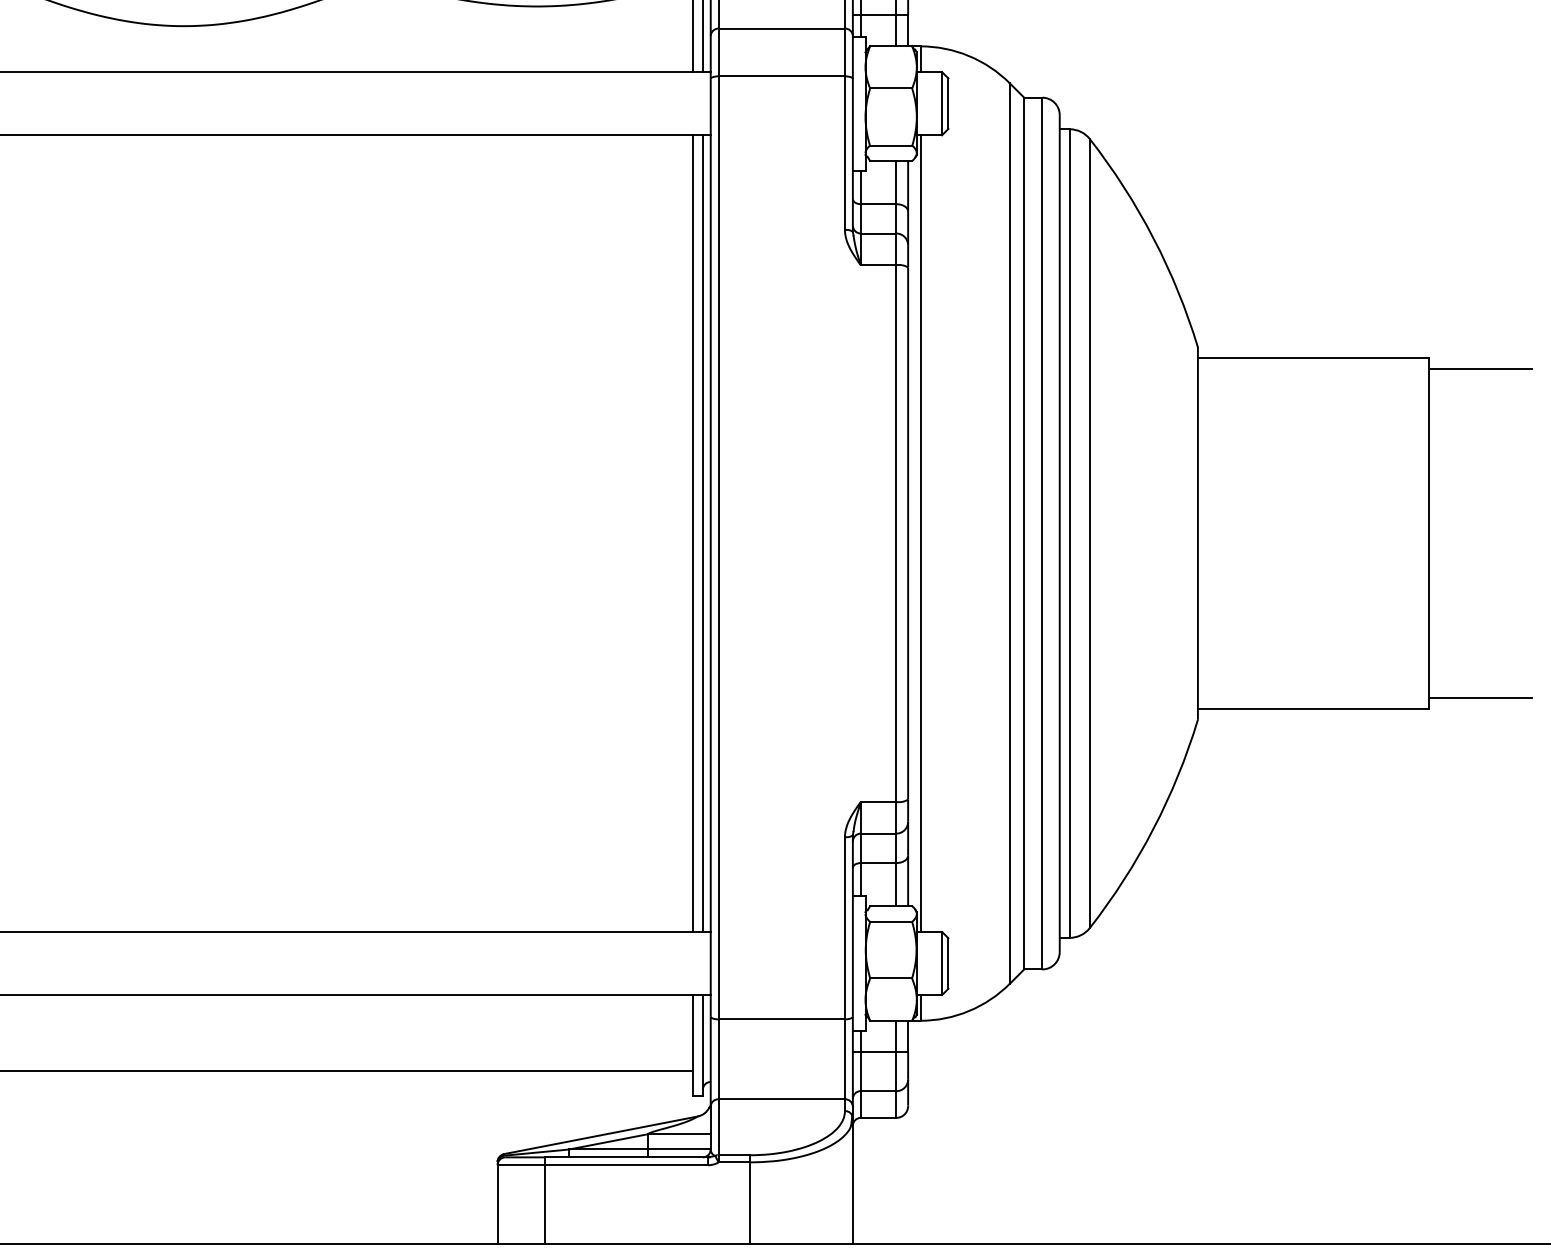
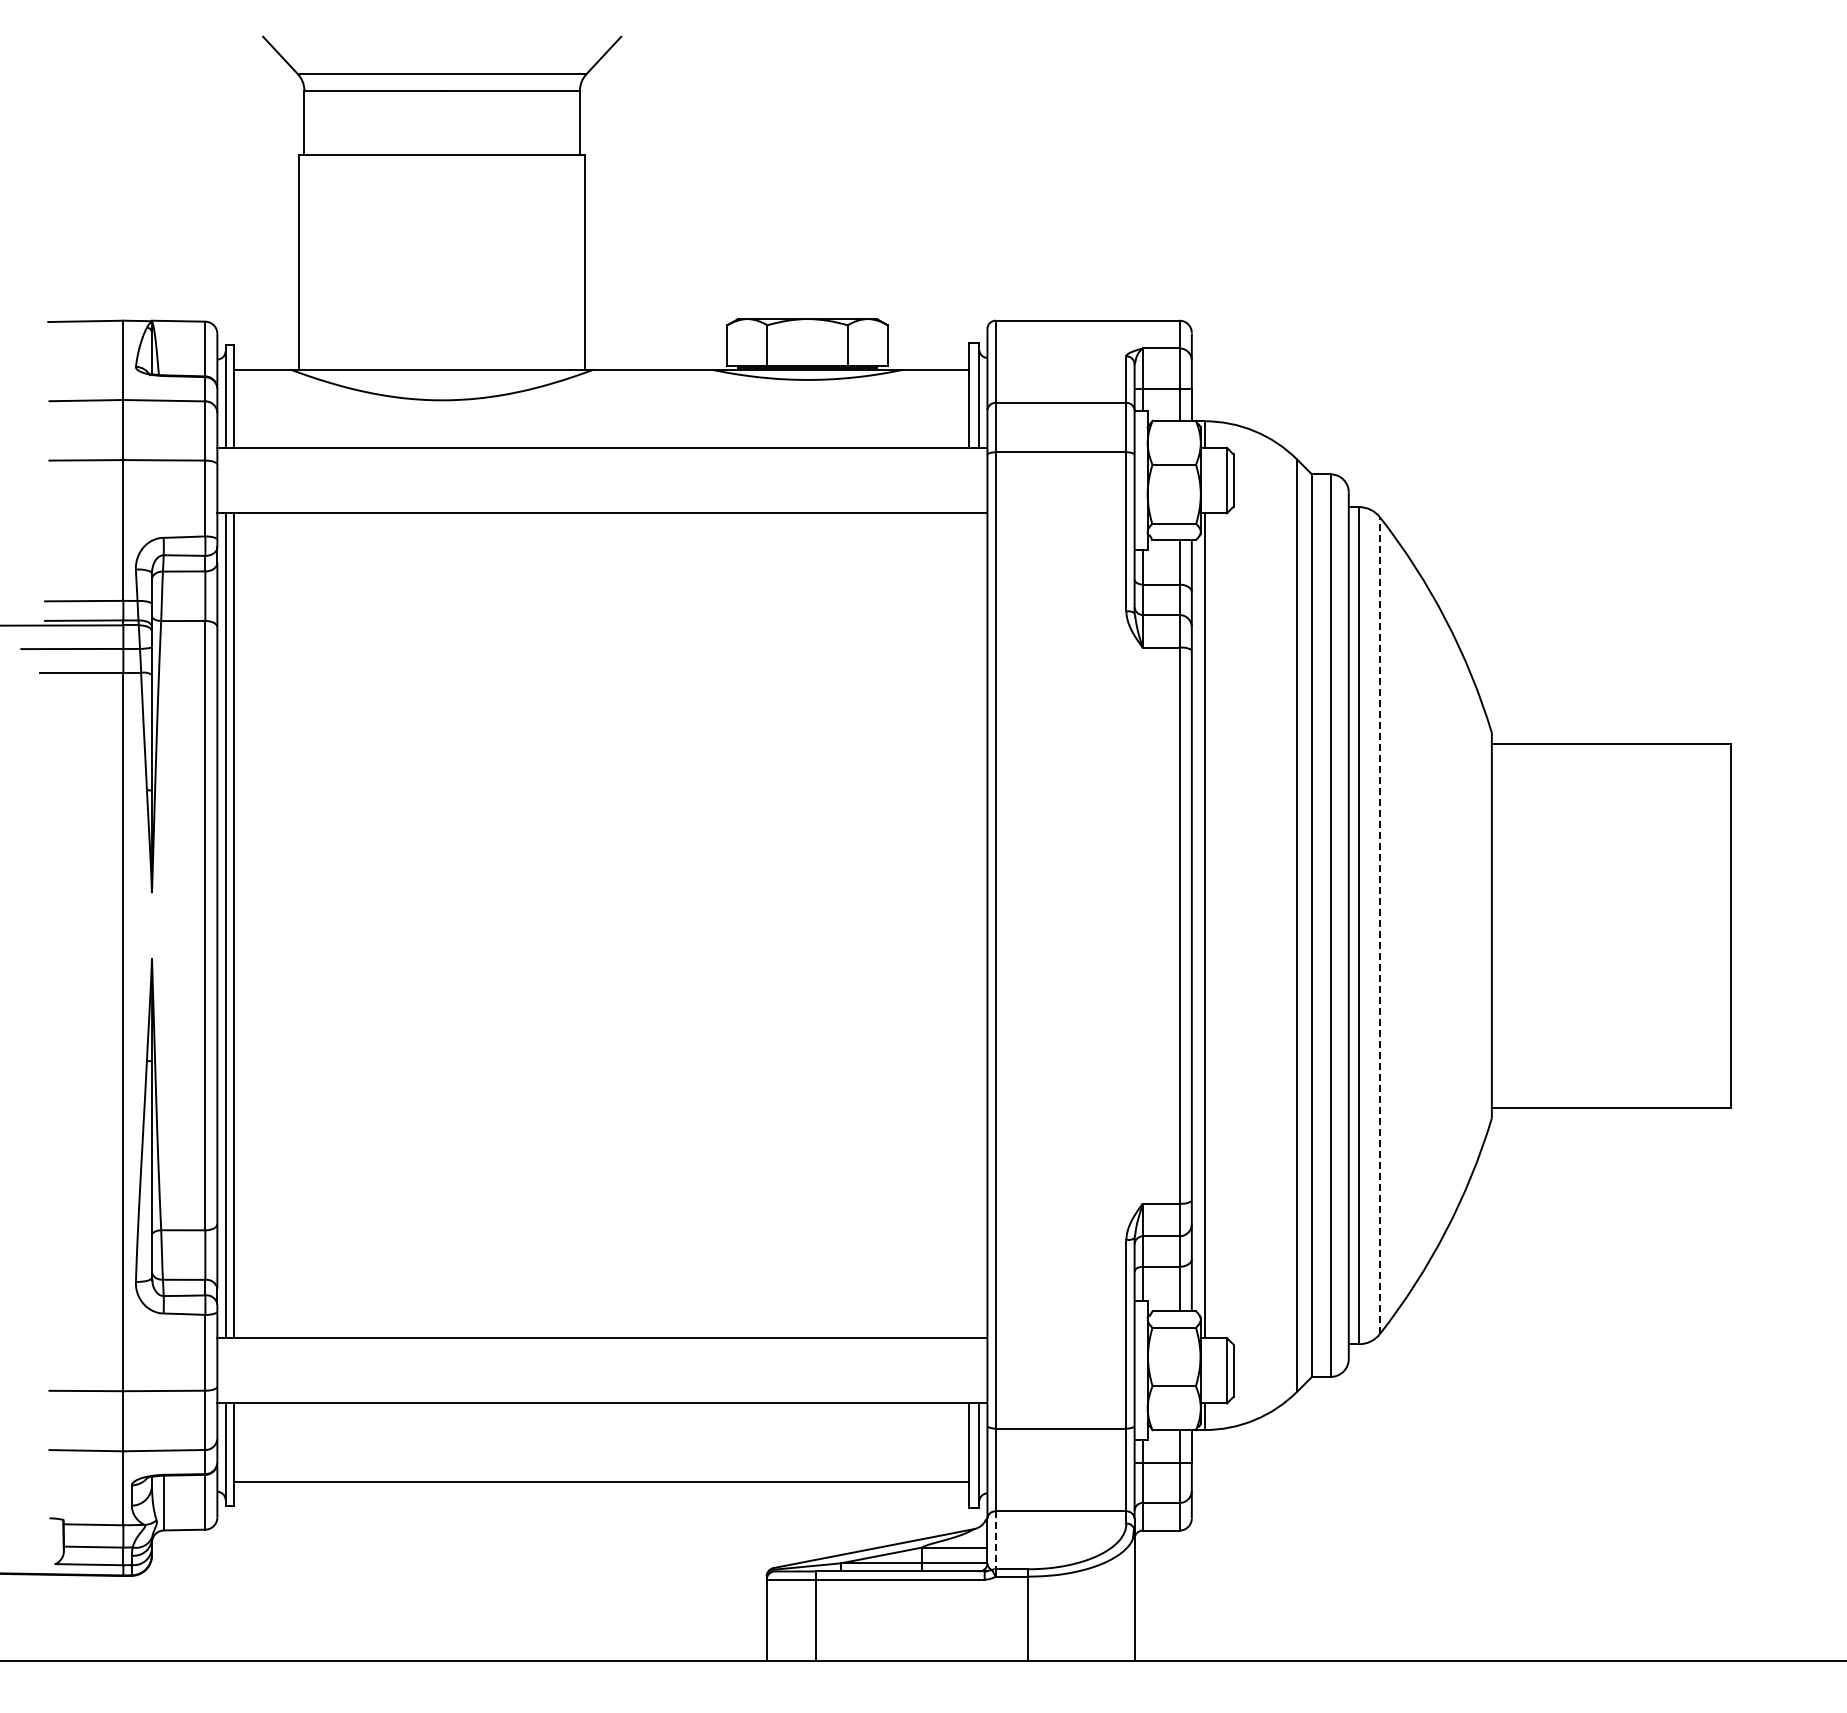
line: (1480, 369) -> (1784, 755), removed
line: (693, 533) -> (969, 925), removed
line: (703, 533) -> (979, 925), removed
line: (1089, 533) -> (1379, 925), solid -> dashed
line: (1480, 697) -> (1784, 1095), removed
line: (718, 1127) -> (995, 1540), solid -> dashed

